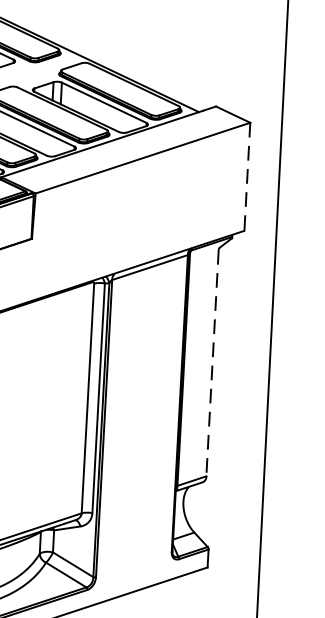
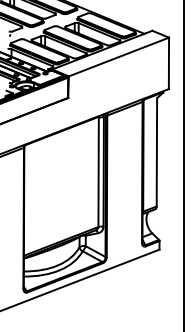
line: (246, 177) -> (168, 63), dashed -> solid
line: (211, 362) -> (156, 152), dashed -> solid

